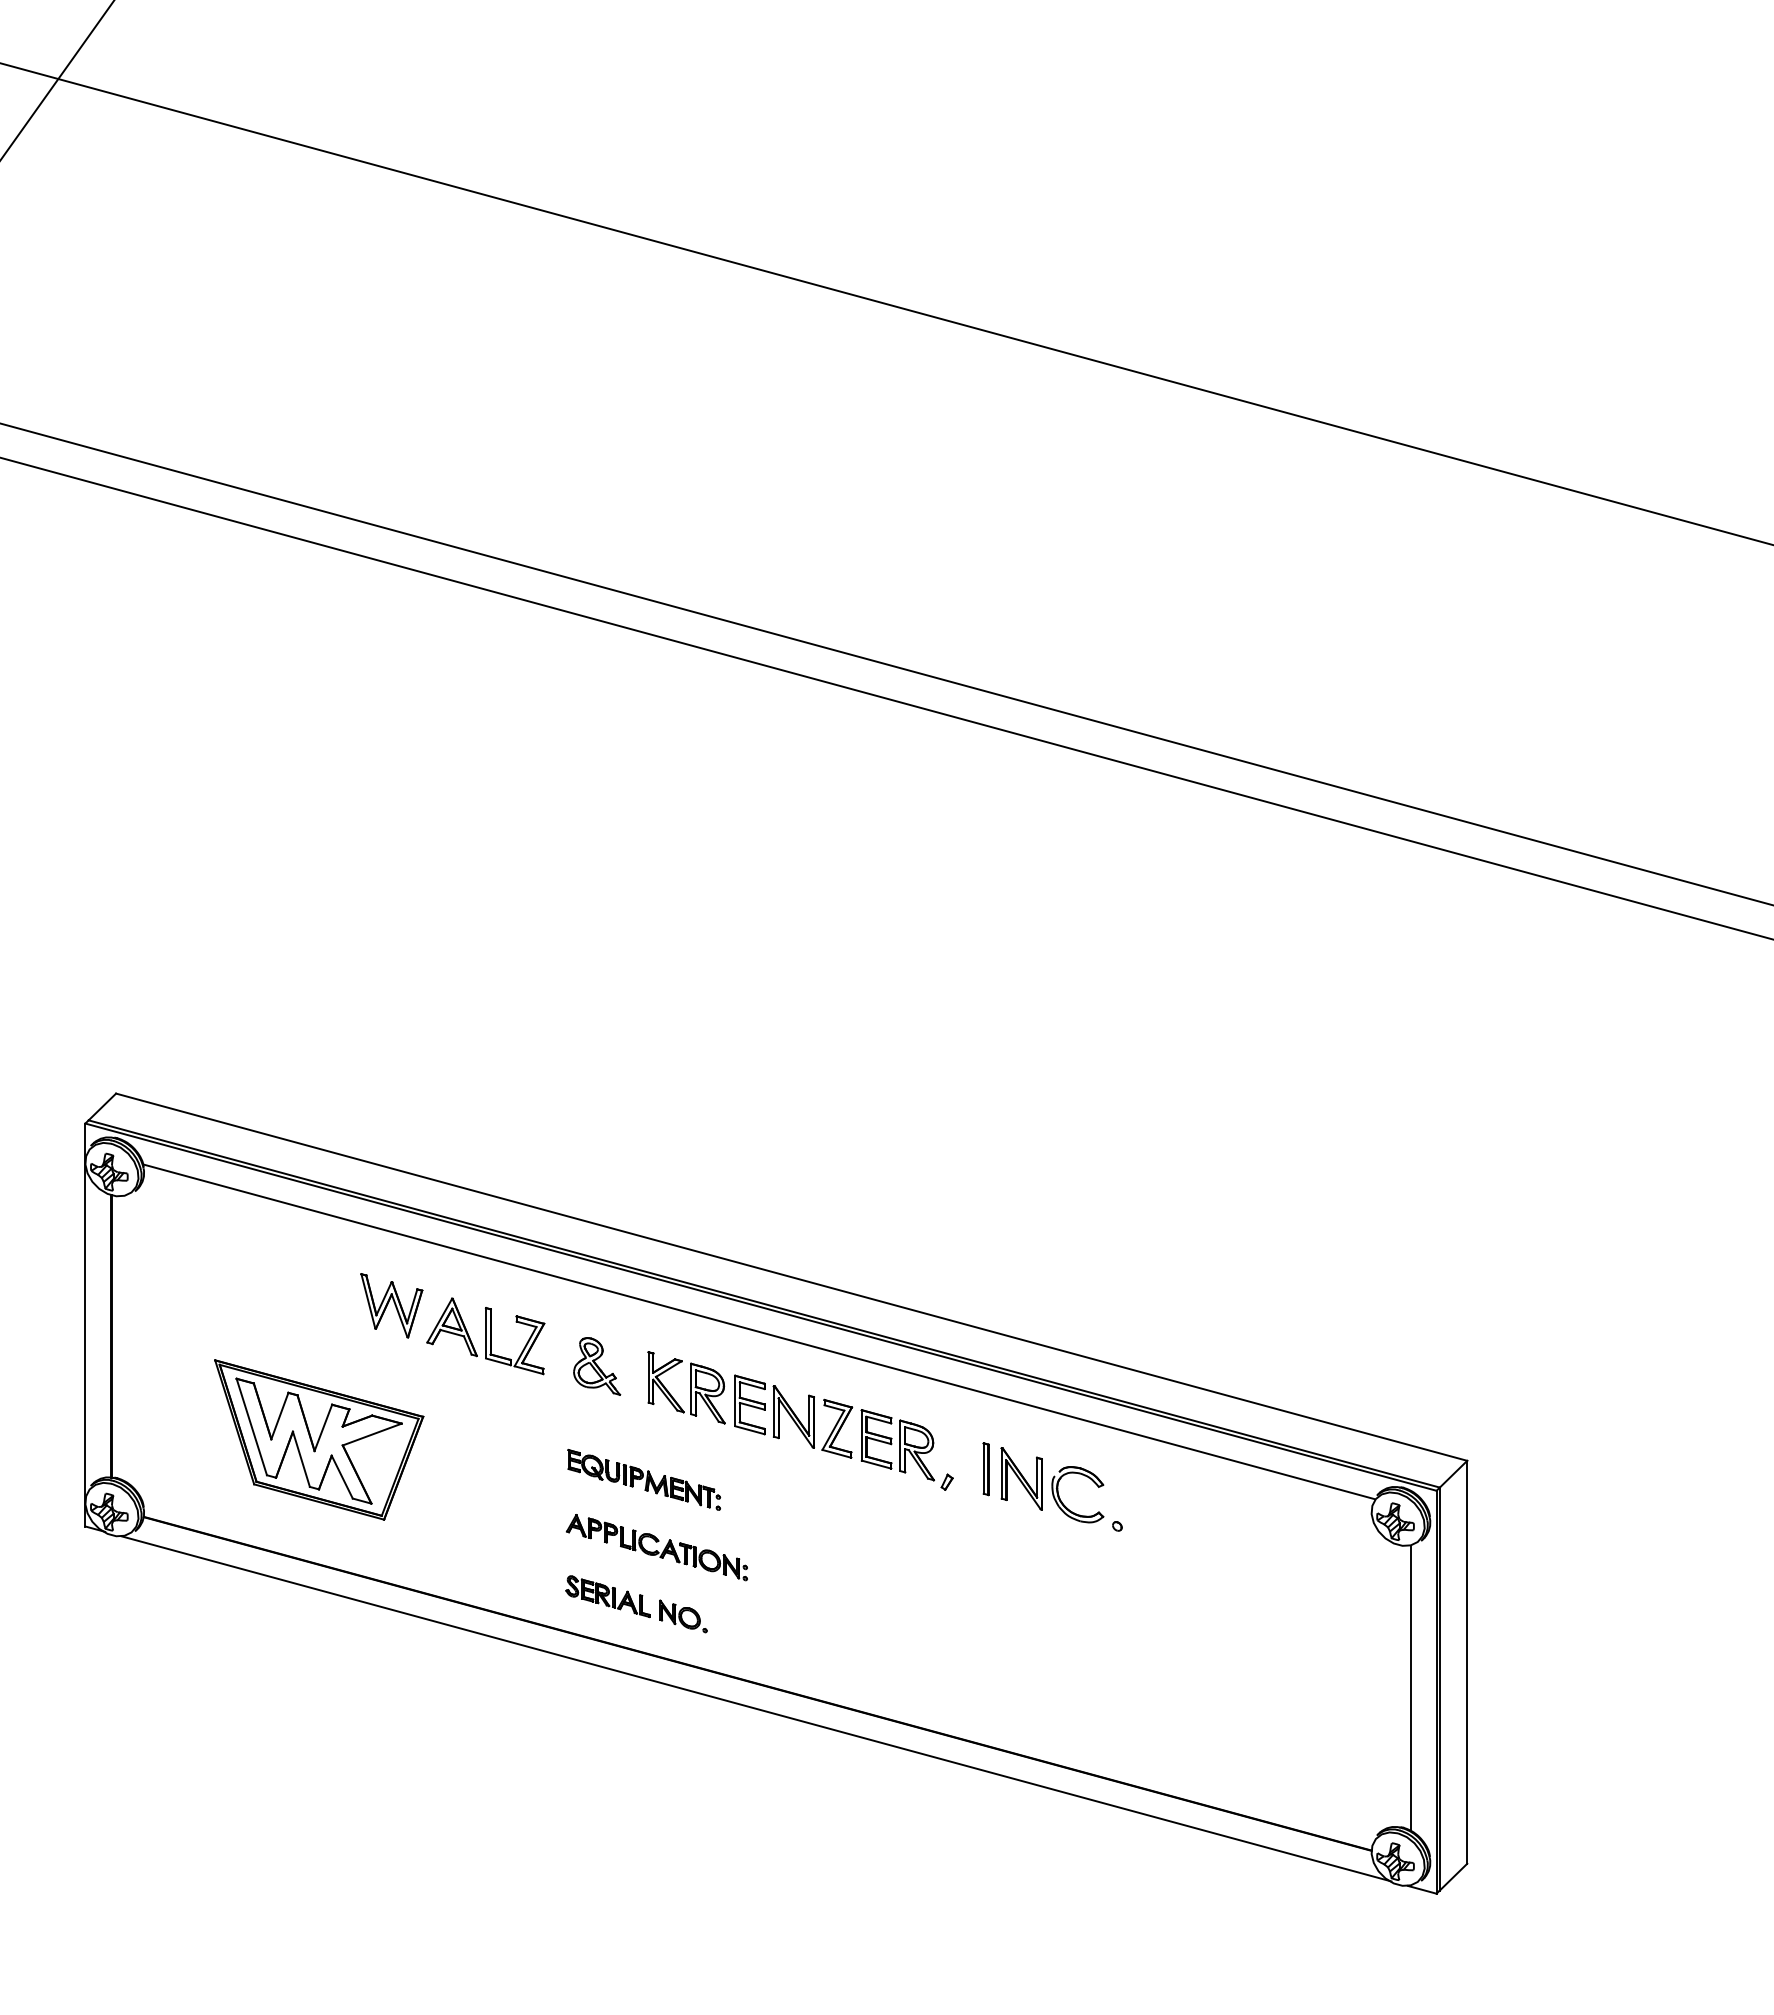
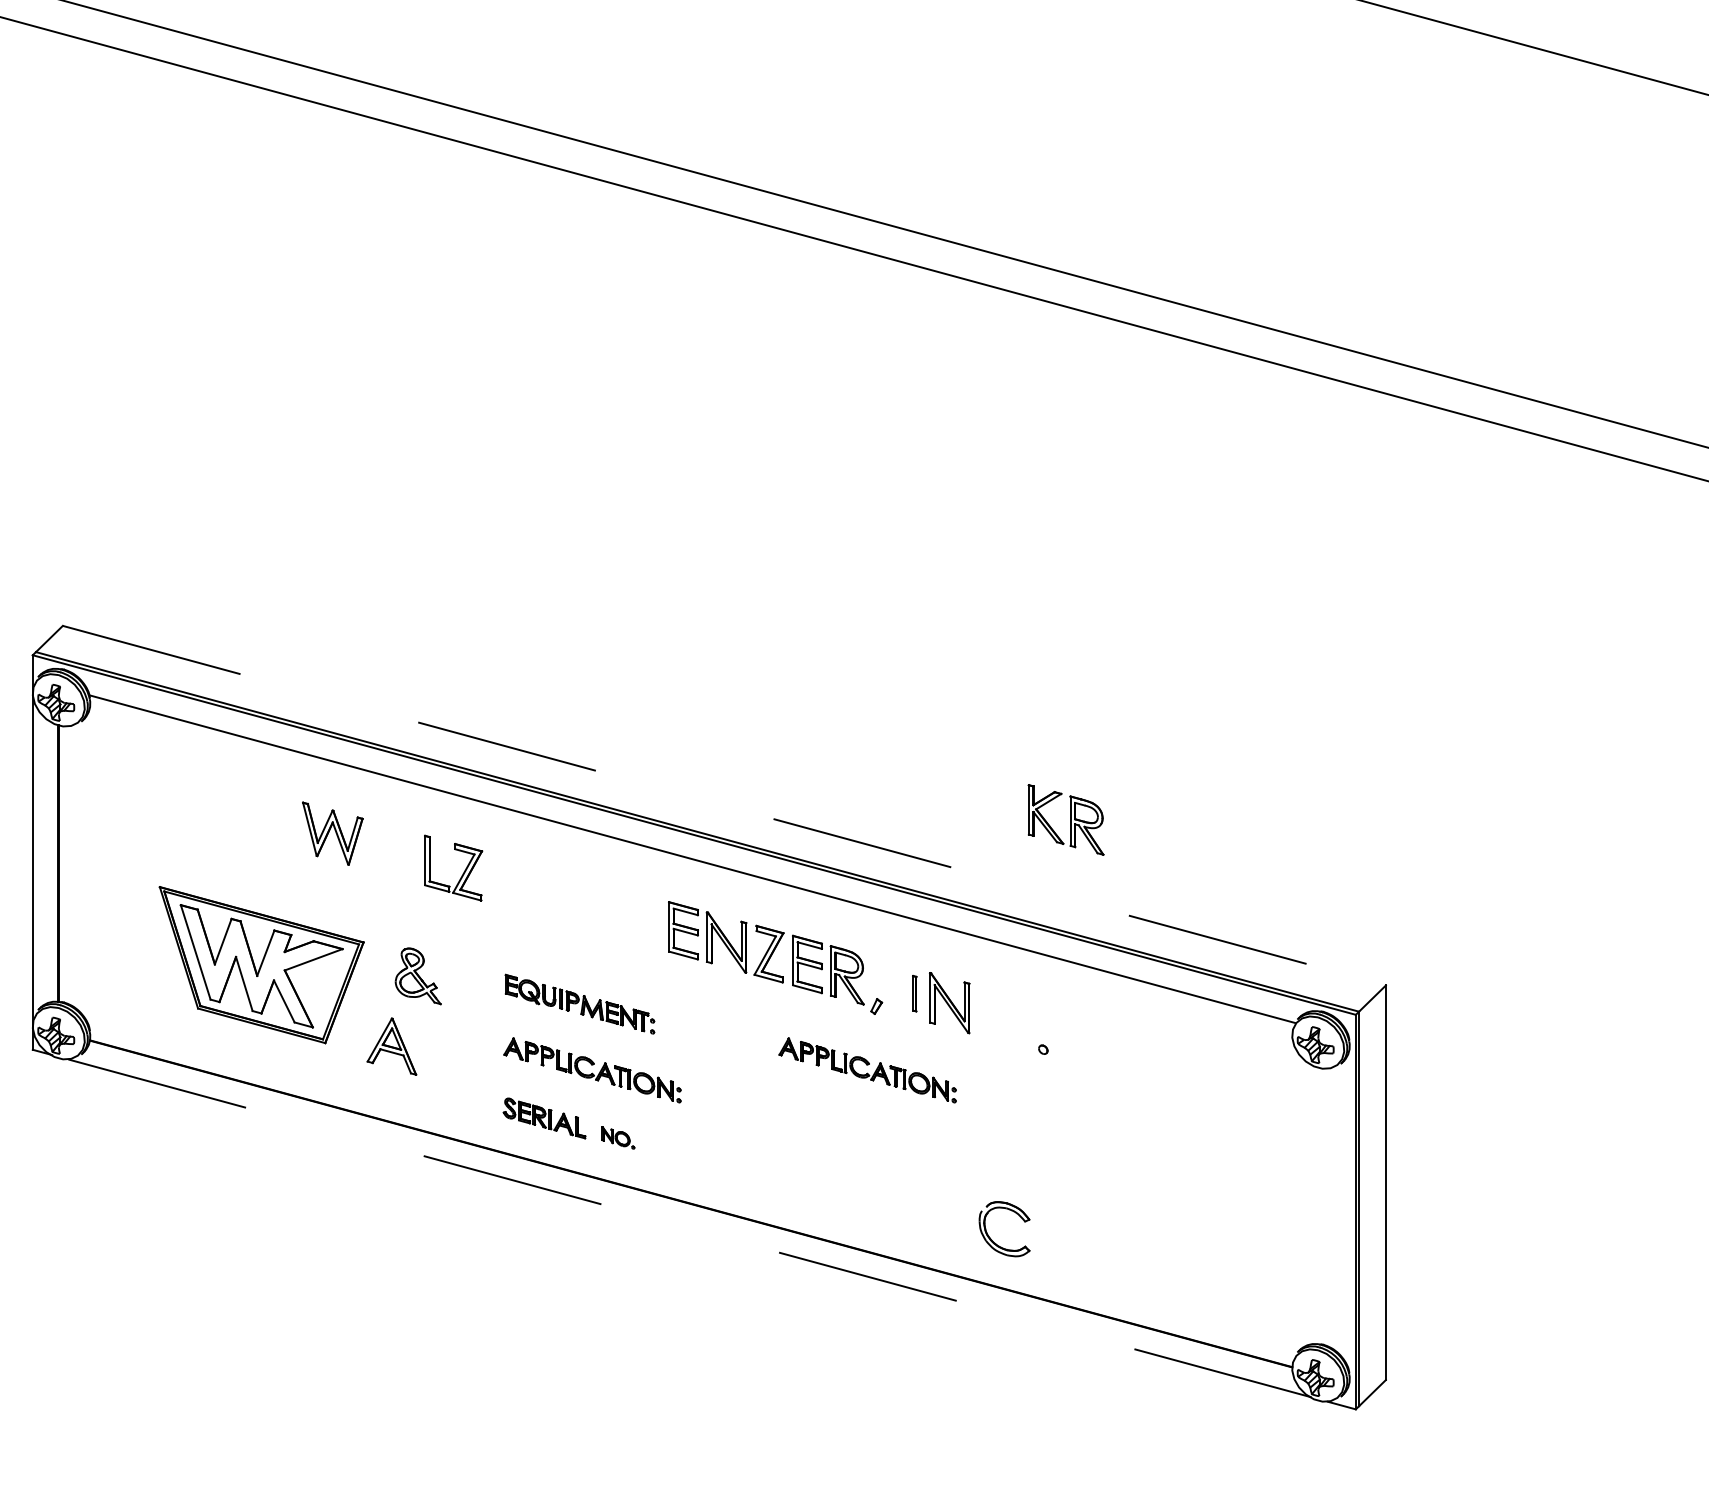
line: (792, 1277) -> (725, 805), solid -> dashed
part: (451, 1327) -> (391, 1046), moved
part: (597, 1366) -> (418, 976), moved
part: (686, 1387) -> (1065, 819), moved
part: (985, 1469) -> (914, 993), size x0.7
part: (1065, 1505) -> (992, 1239), moved
part: (937, 1547) -> (867, 1070), added
part: (683, 1616) -> (618, 1137), size x0.7
line: (1410, 1687) -> (1330, 1207), removed
line: (756, 1708) -> (689, 1228), solid -> dashed

